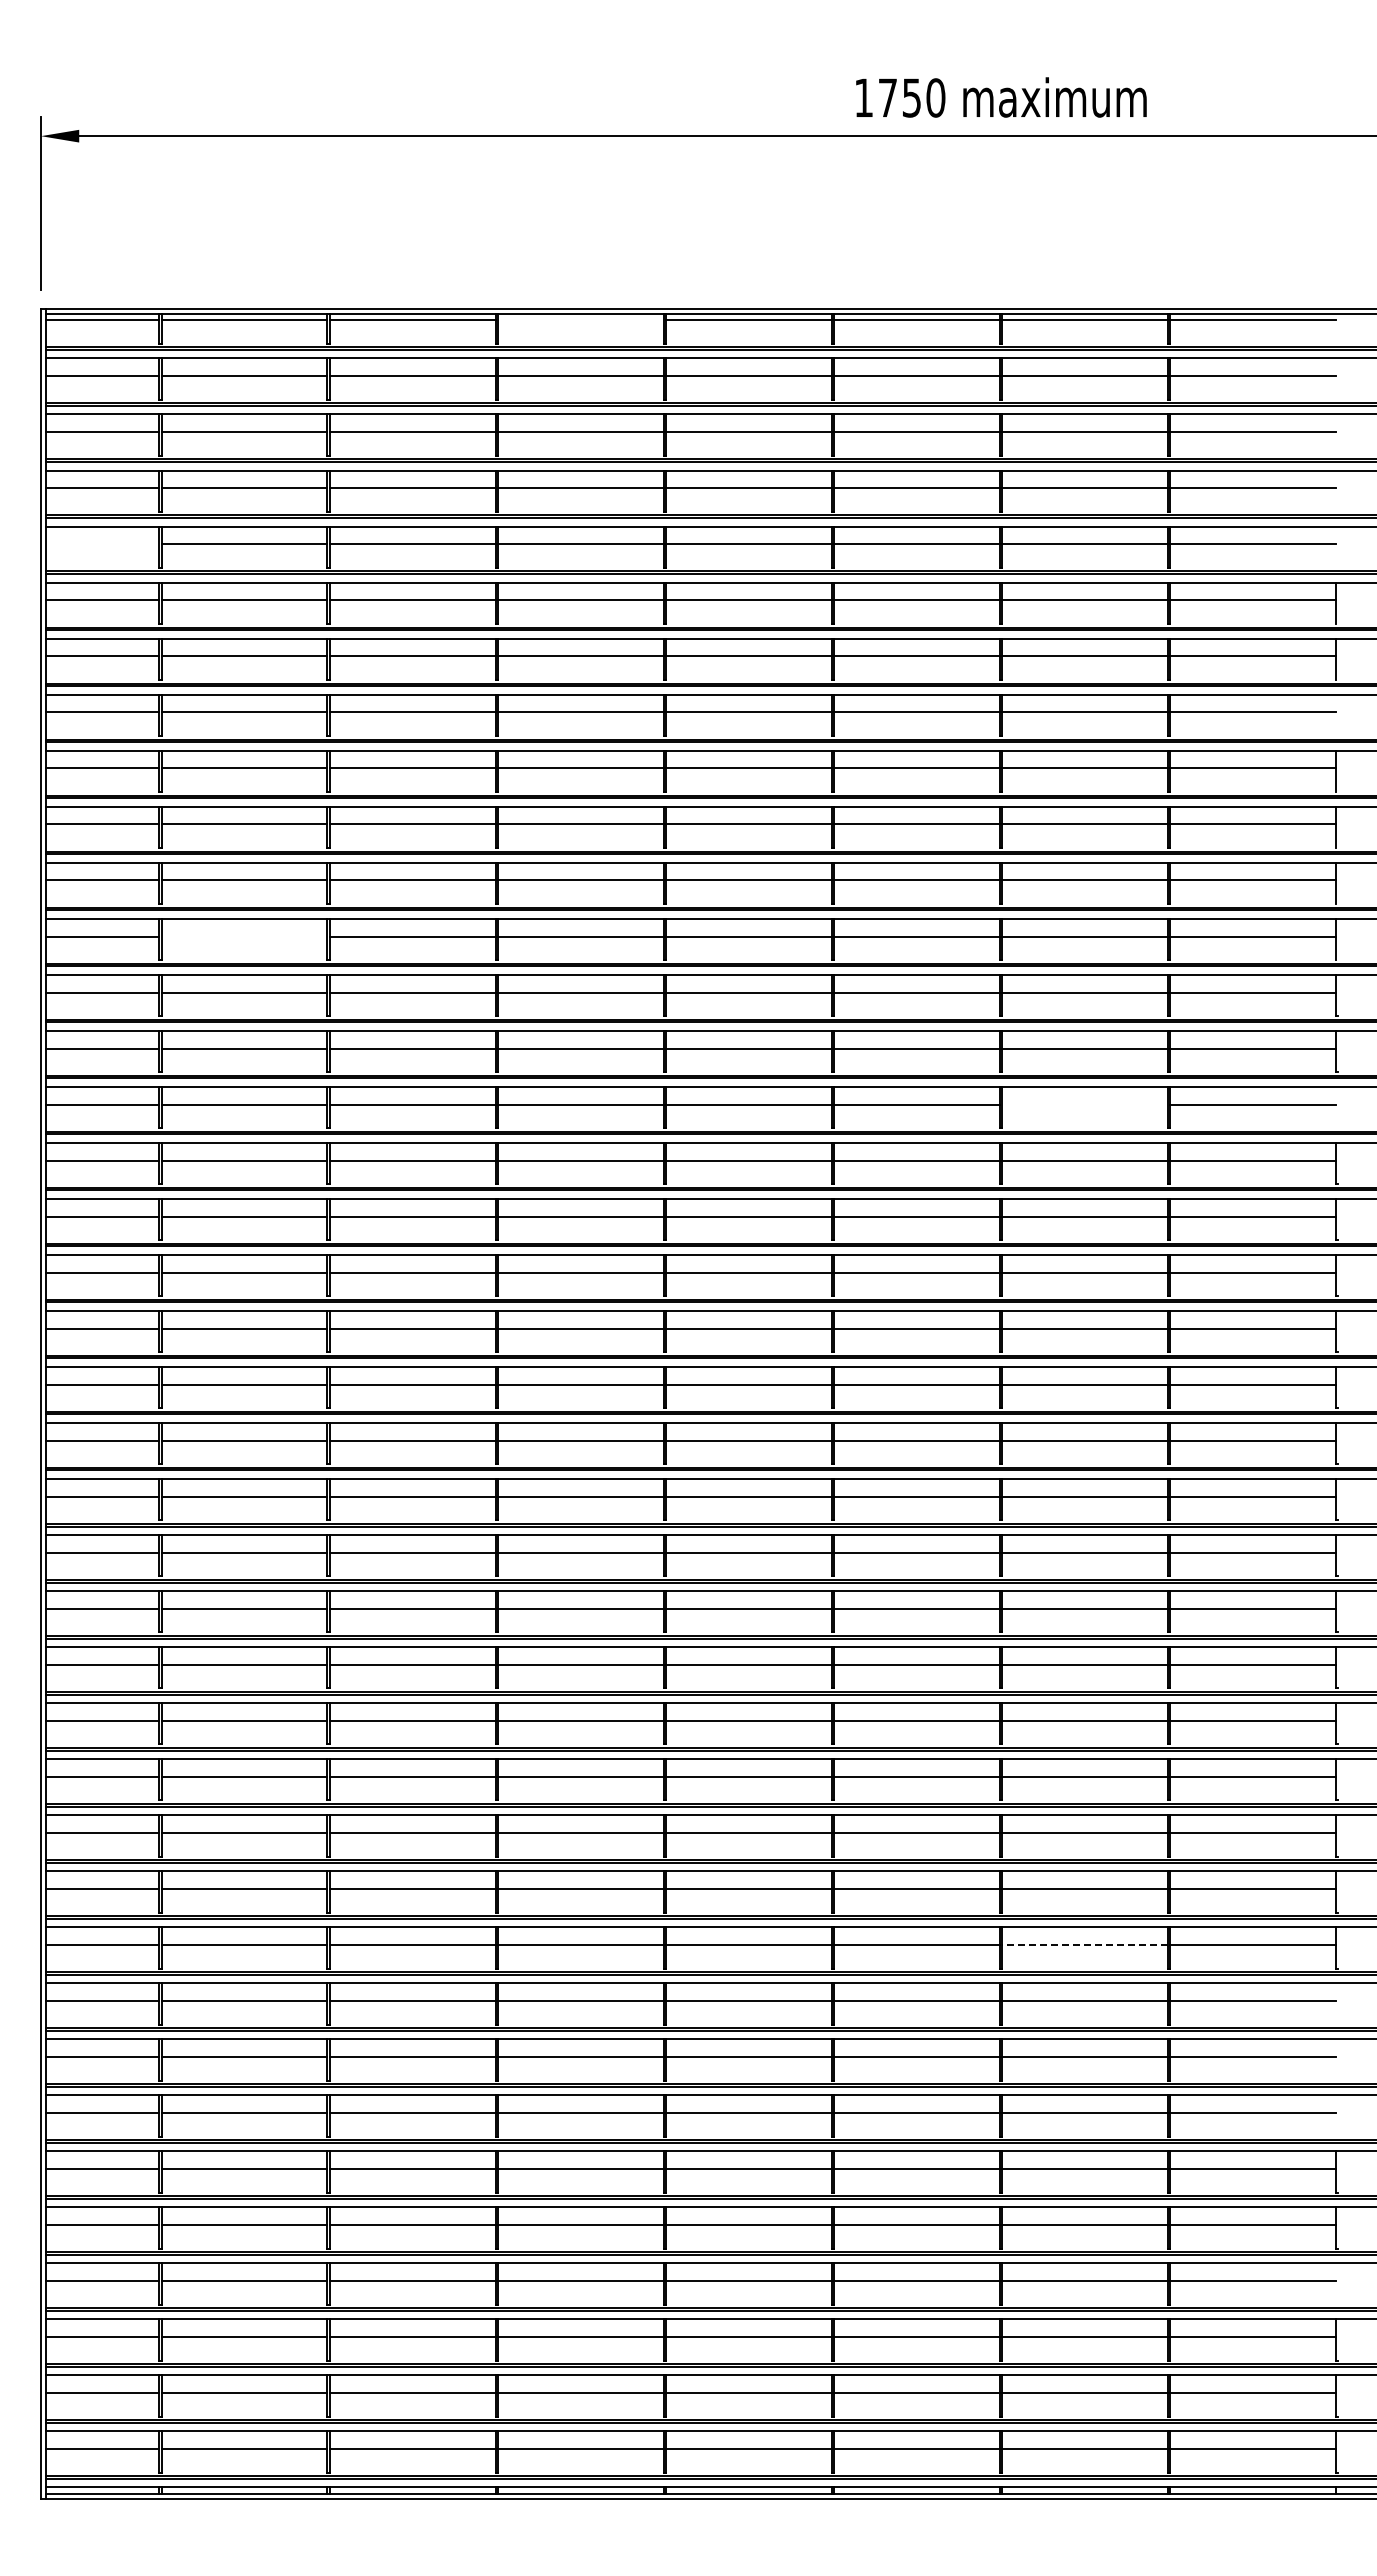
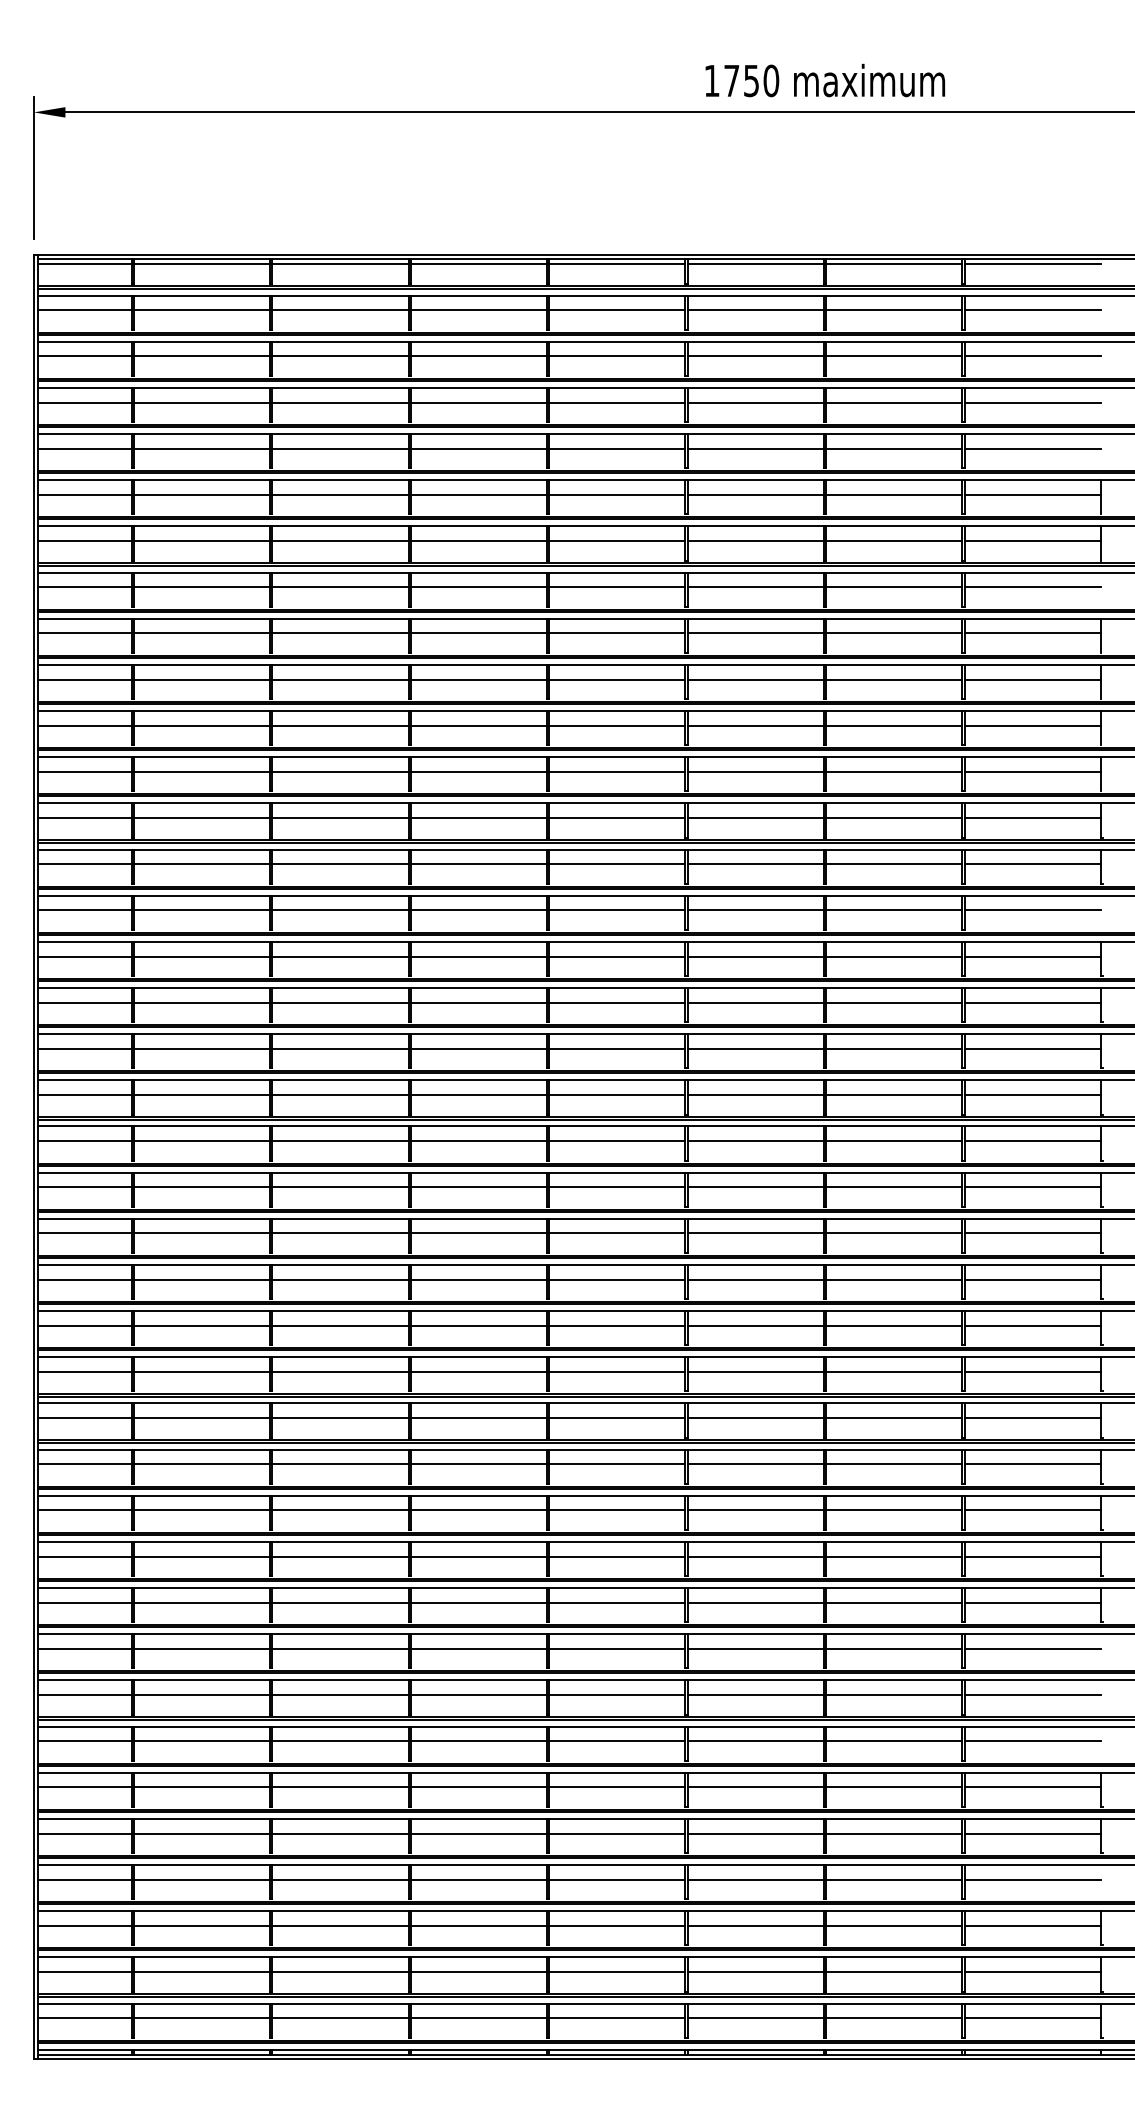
line: (580, 320) -> (478, 264), added
line: (102, 544) -> (84, 448), added
line: (244, 936) -> (201, 771), added
line: (1084, 1104) -> (893, 910), added
line: (1085, 1944) -> (894, 1602), dashed -> solid

